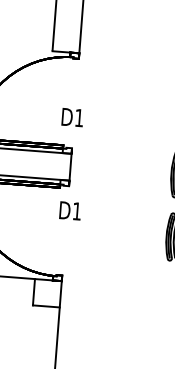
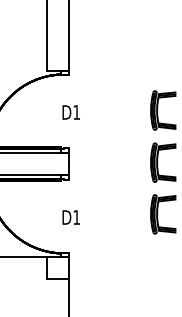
text: (71, 117) -> (70, 112), moved
text: (69, 210) -> (70, 217), moved

